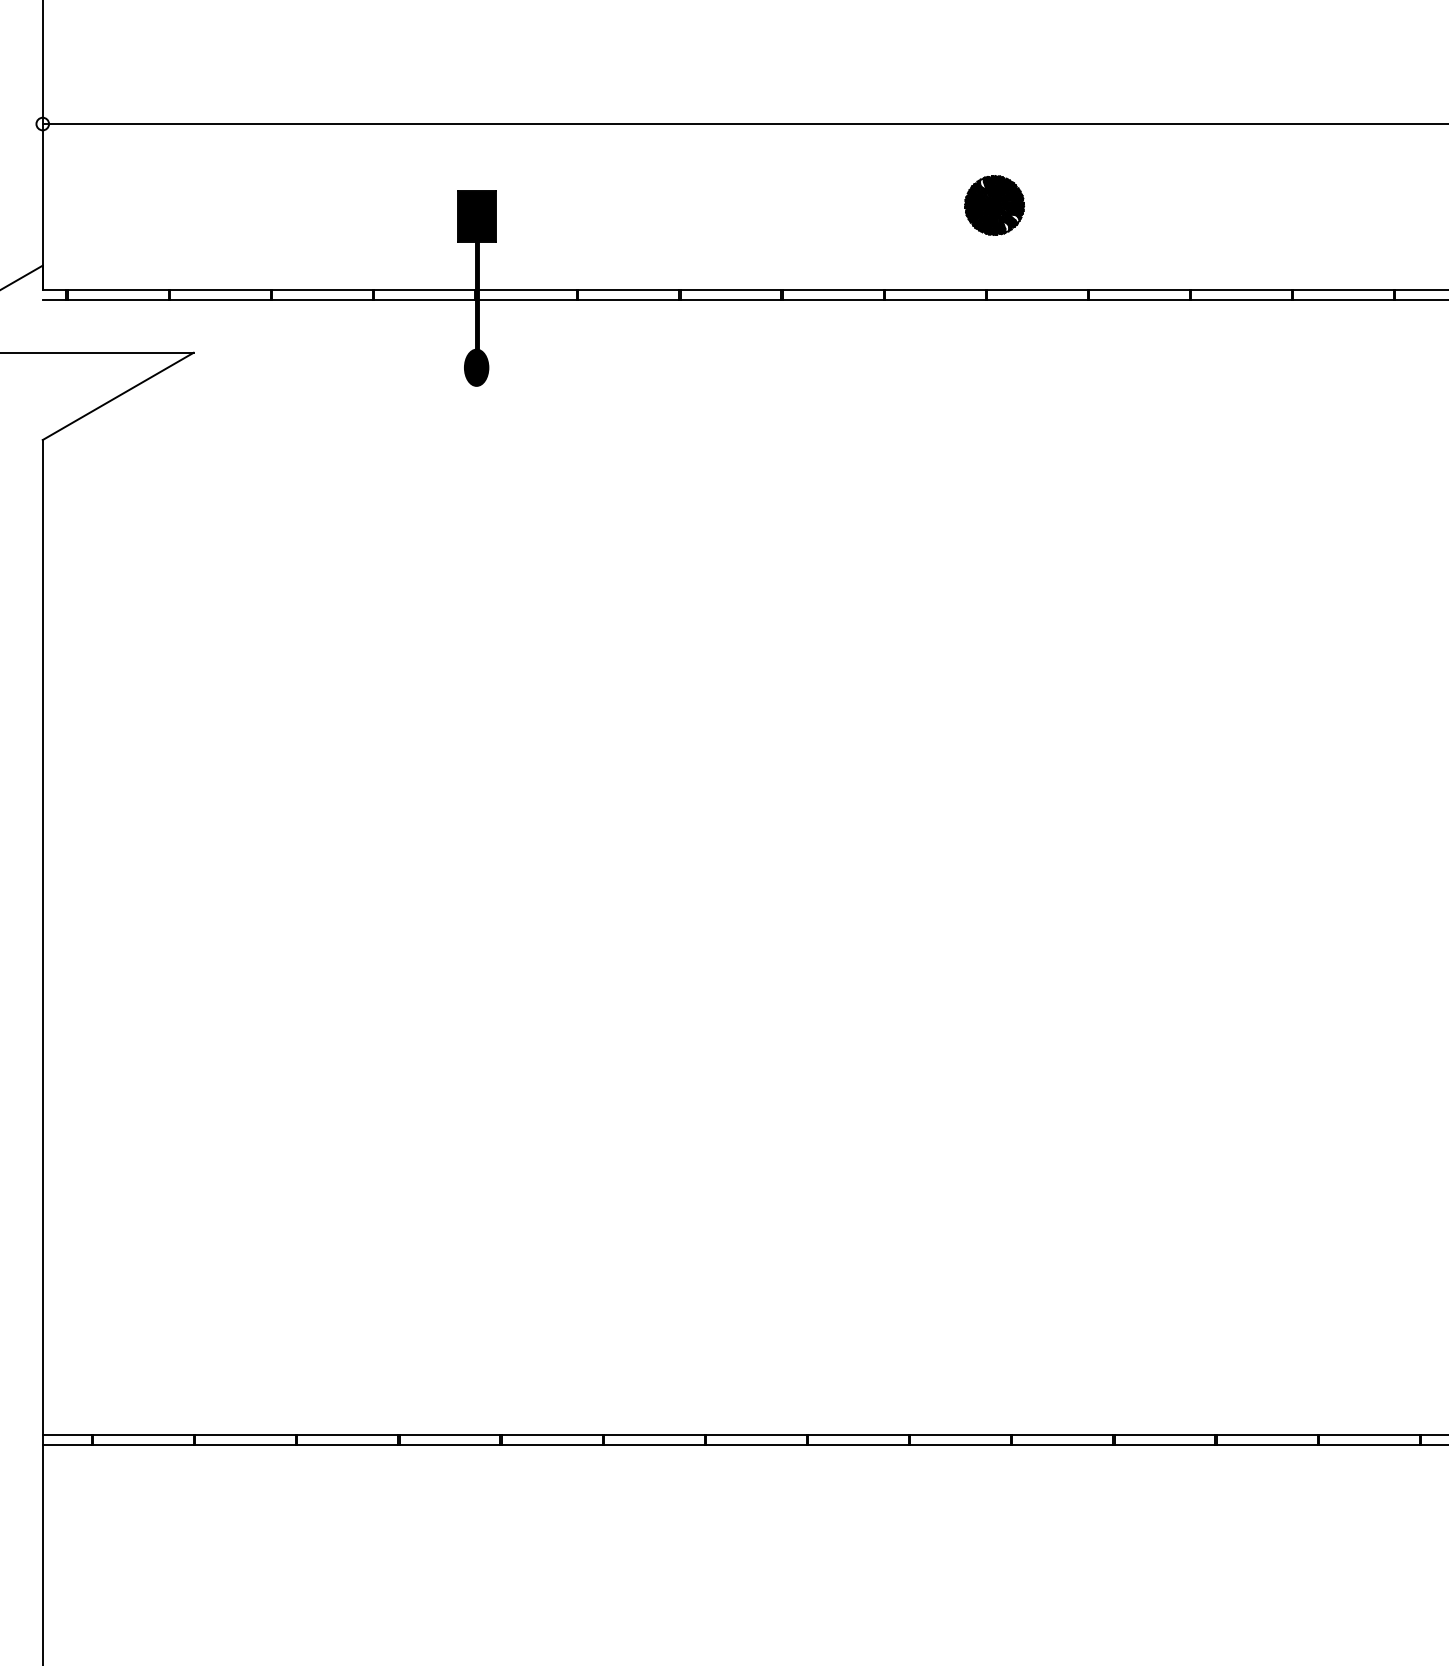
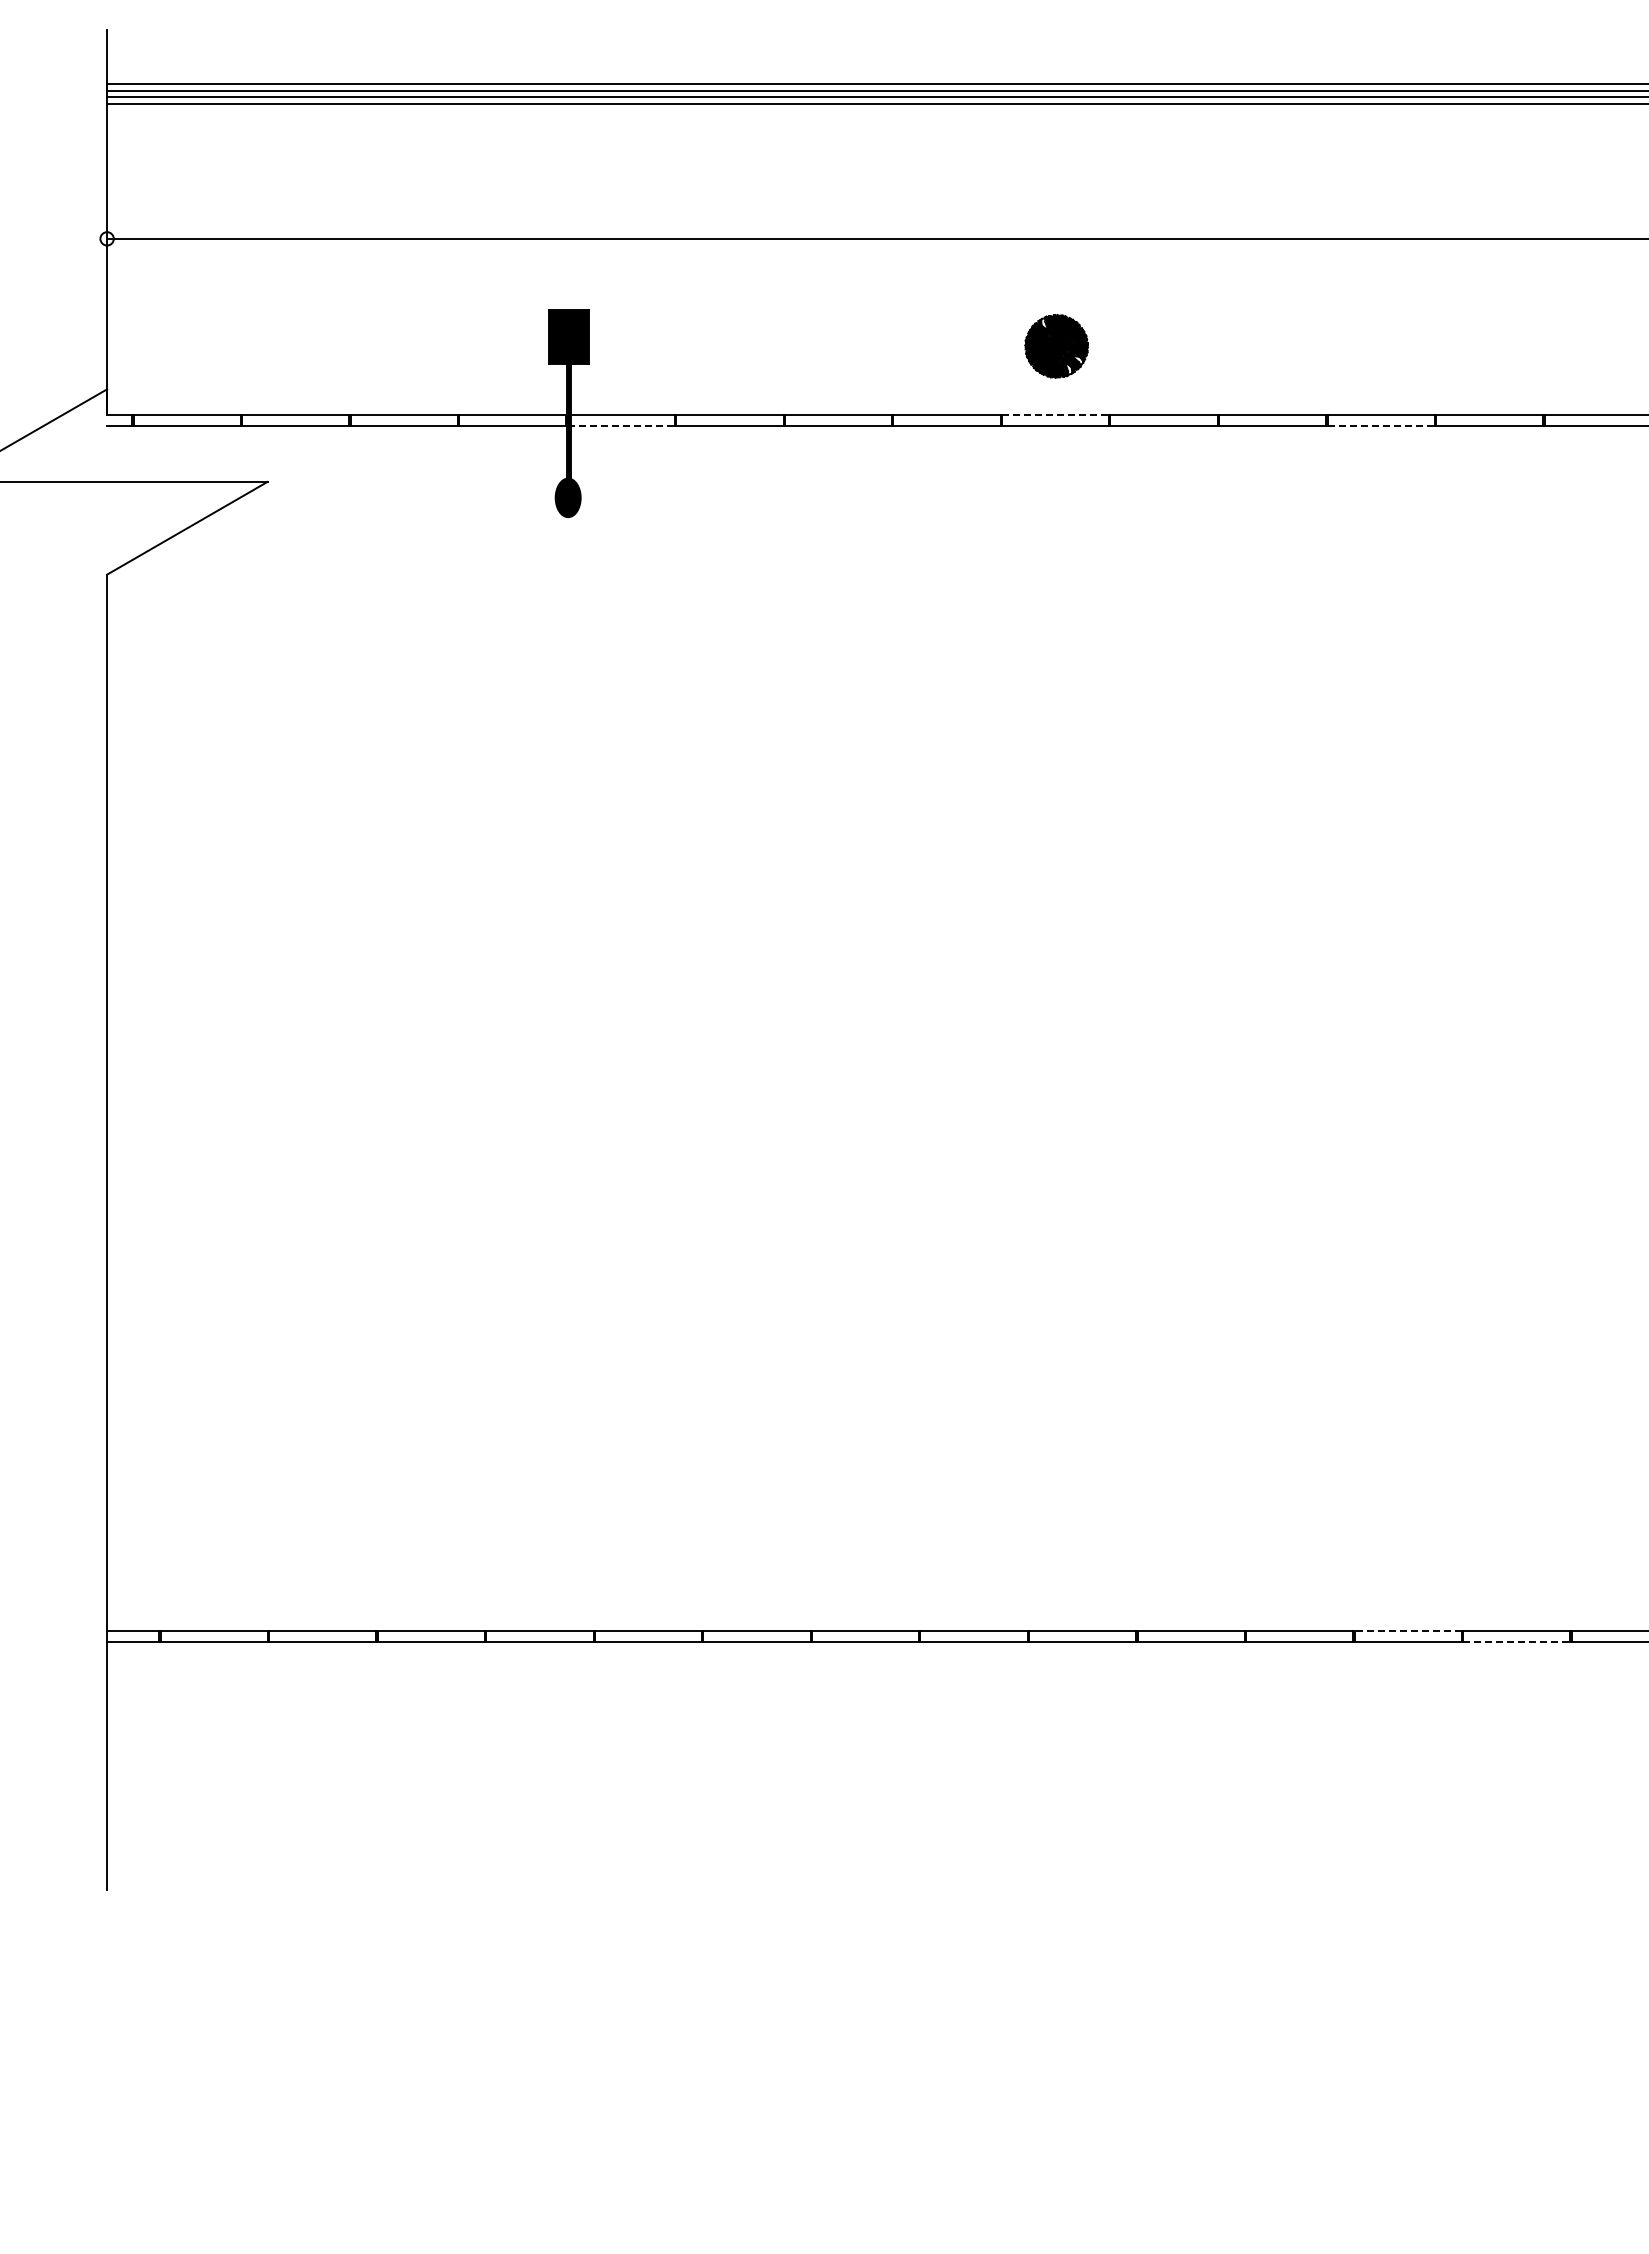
part: (994, 205) -> (1056, 346), moved
line: (935, 289) -> (1055, 414), solid -> dashed
line: (526, 299) -> (621, 425), solid -> dashed
line: (1241, 299) -> (1381, 425), solid -> dashed
line: (1267, 1434) -> (1408, 1631), solid -> dashed
line: (1368, 1444) -> (1516, 1642), solid -> dashed

